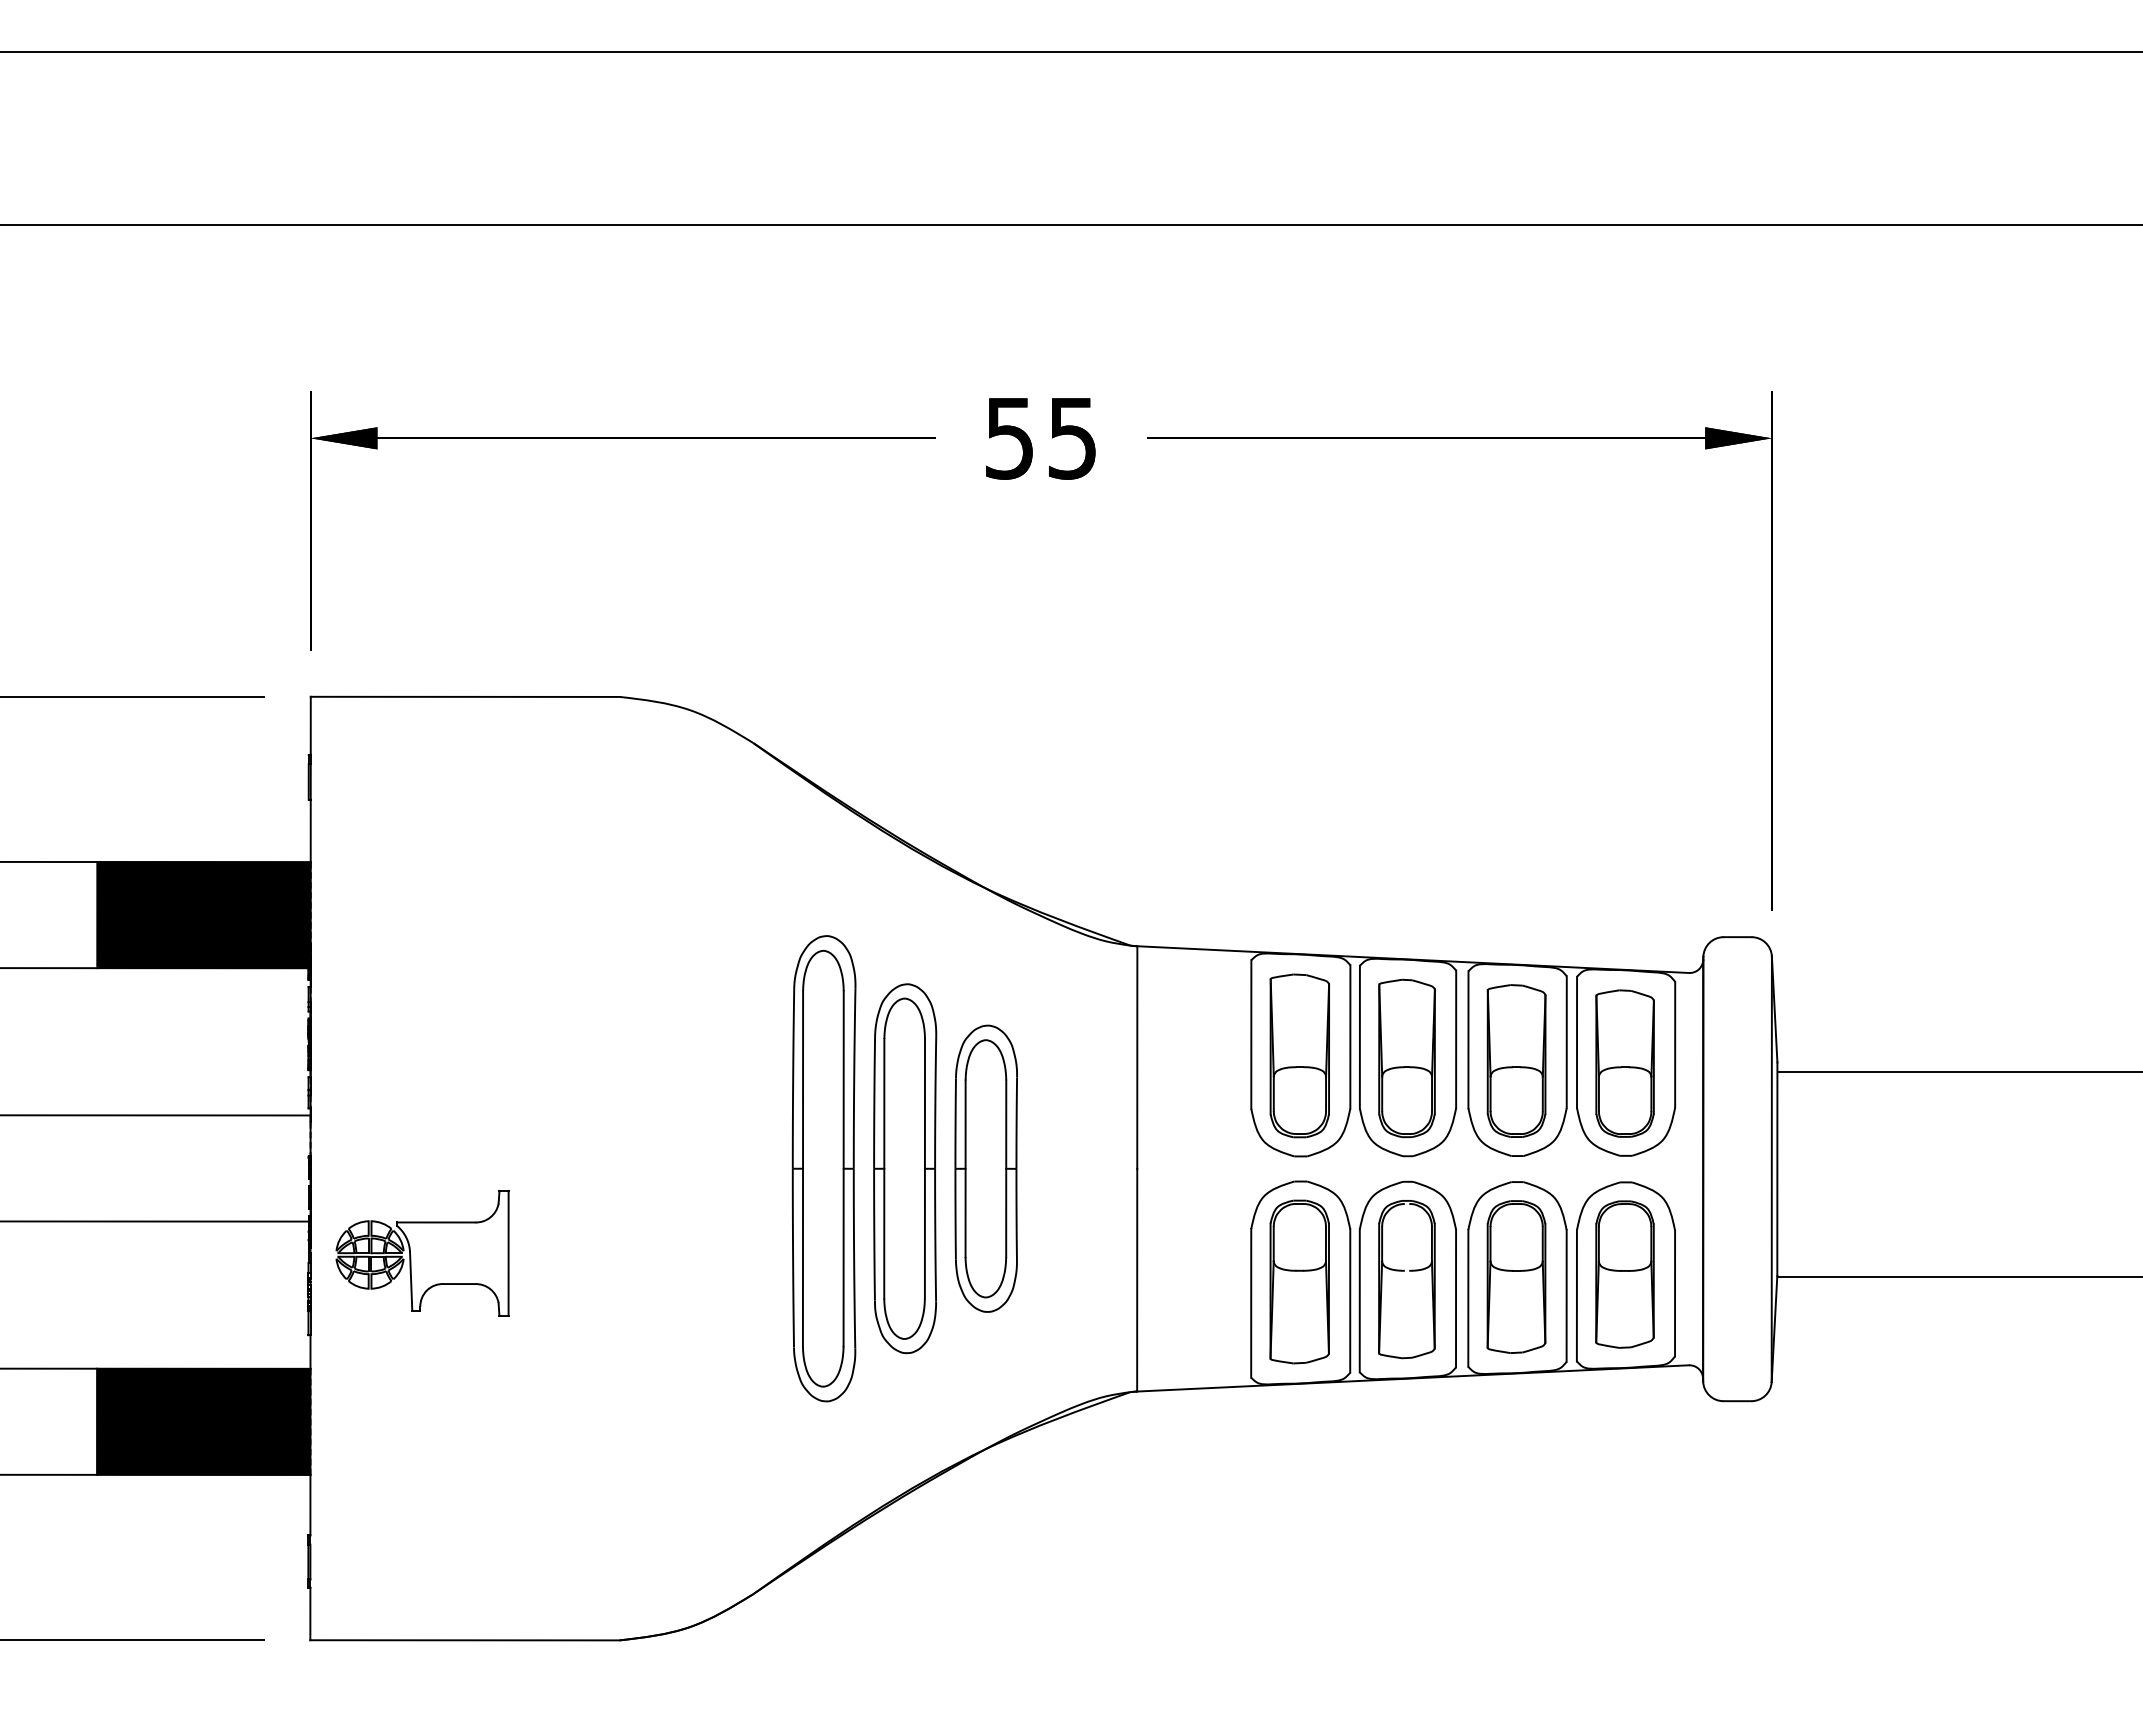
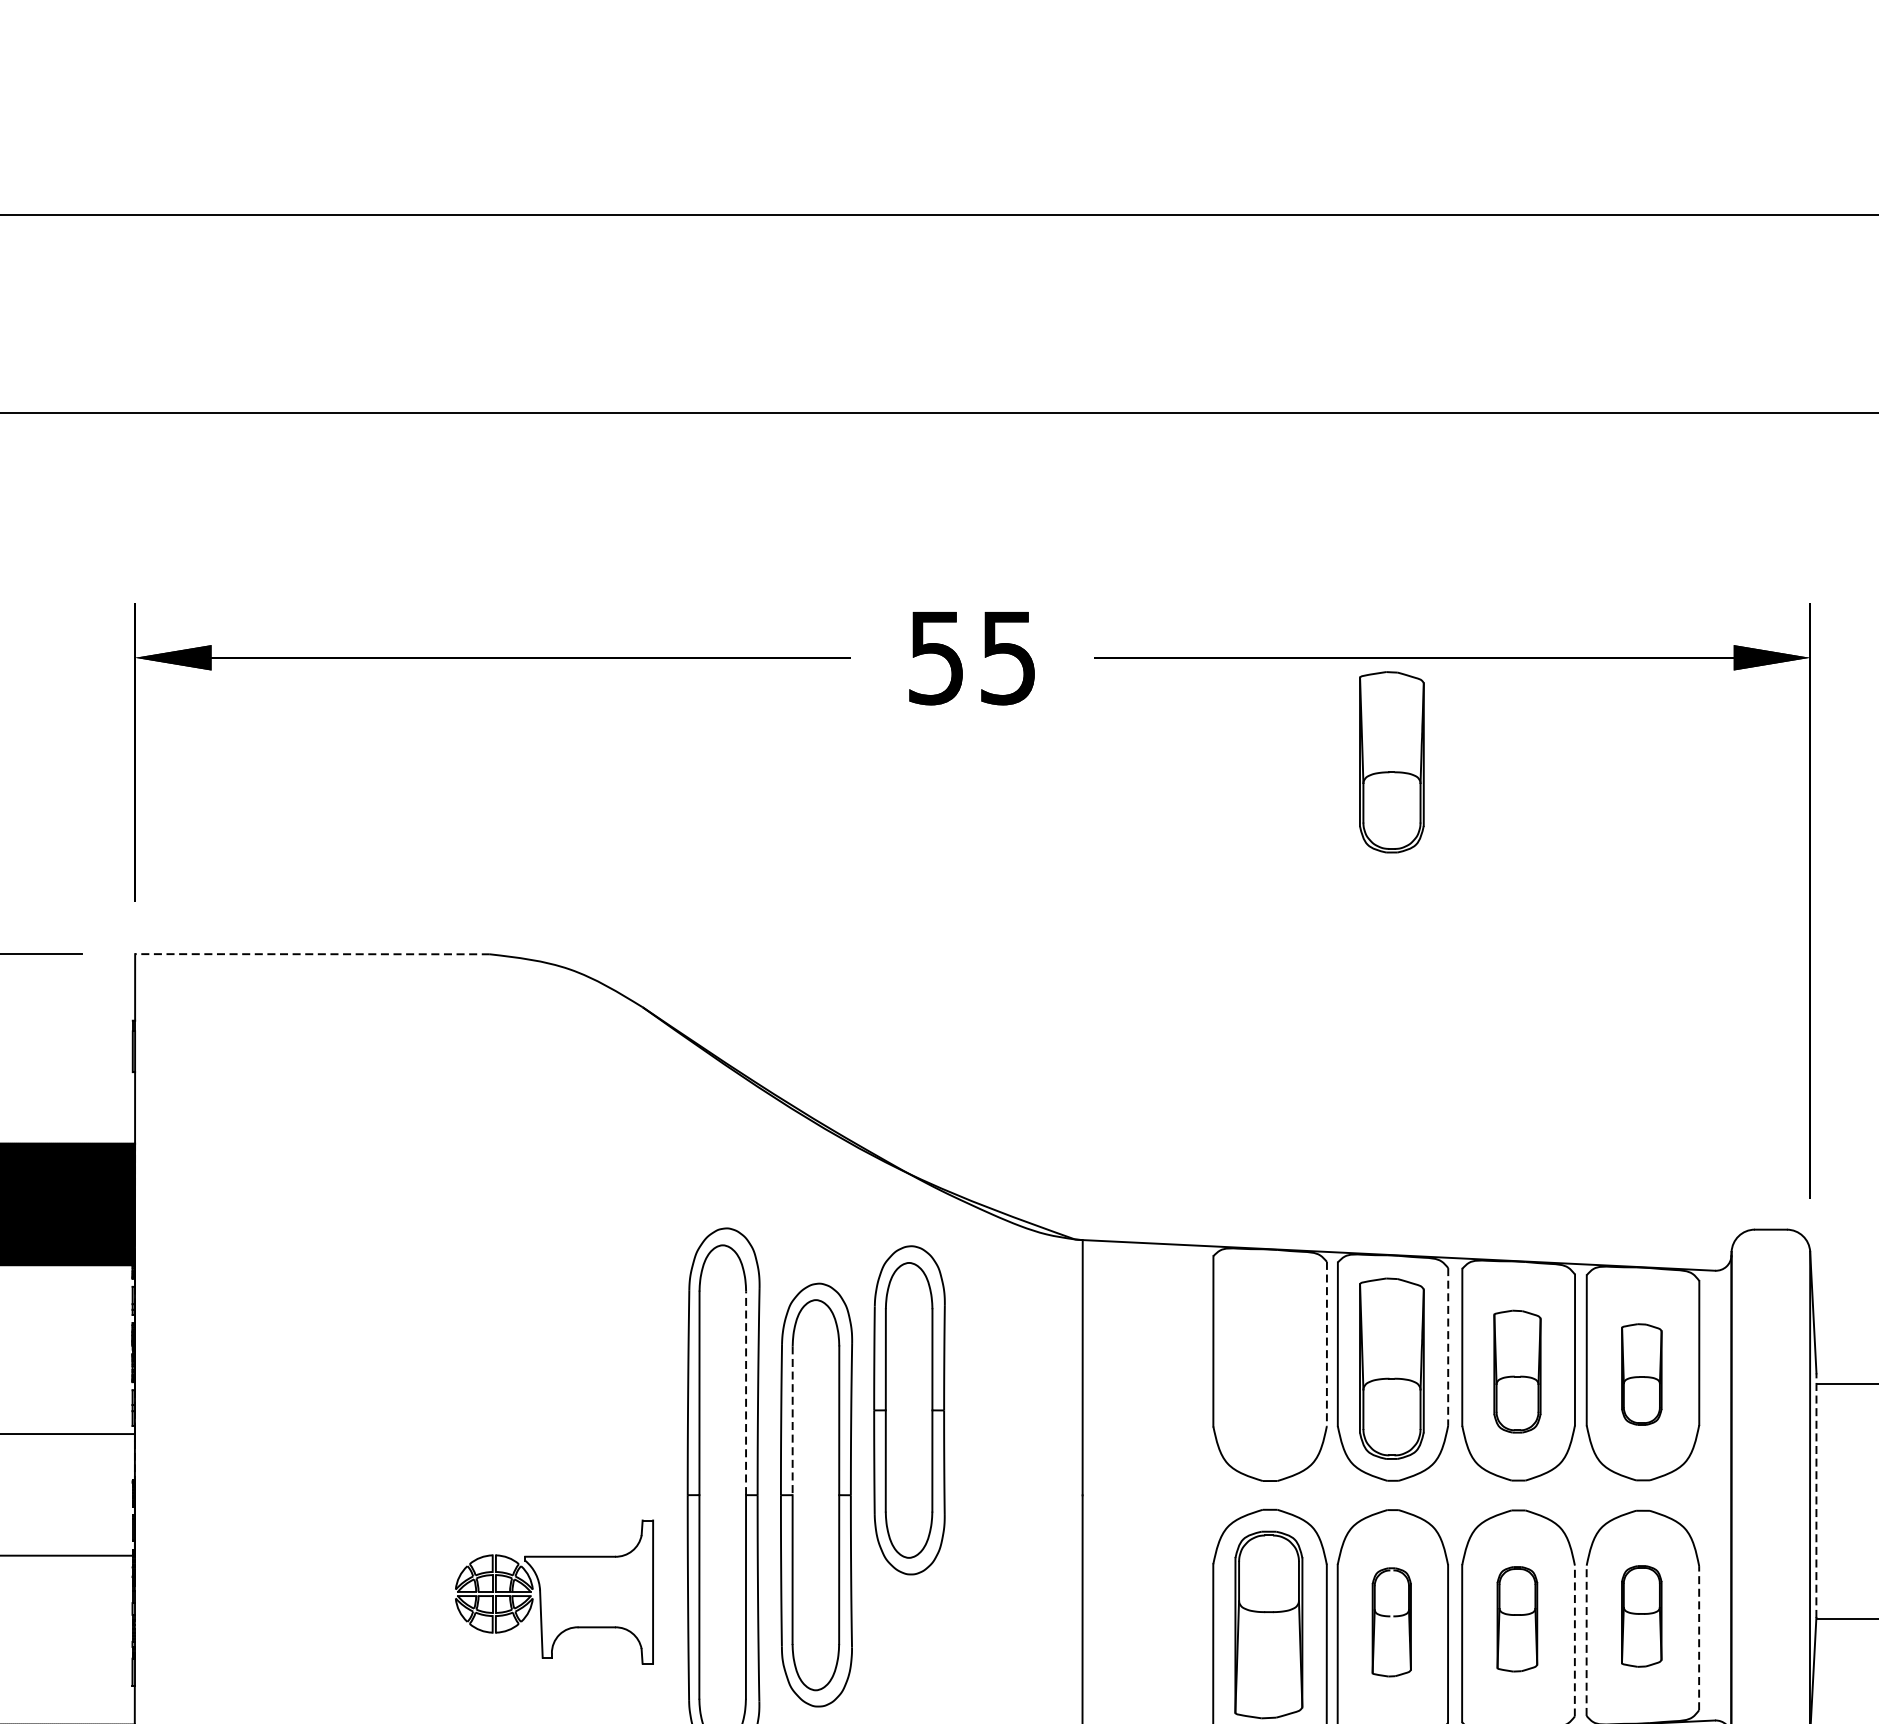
part: (1406, 529) -> (1391, 762), added
line: (465, 696) -> (312, 953), solid -> dashed
line: (1350, 1036) -> (1327, 1343), solid -> dashed
line: (1456, 1039) -> (1448, 1346), solid -> dashed
part: (1299, 1055) -> (1268, 1365), removed
part: (1516, 1060) -> (1517, 1371), size x0.7
part: (1624, 1063) -> (1641, 1374), size x0.6
line: (843, 1079) -> (745, 1392), solid -> dashed
line: (884, 1103) -> (792, 1420), solid -> dashed
part: (985, 1168) -> (908, 1410), moved
line: (1777, 1169) -> (1816, 1496), solid -> dashed
part: (422, 1253) -> (554, 1592), moved
part: (1624, 1274) -> (1641, 1616), size x0.6
part: (1516, 1276) -> (1517, 1618), size x0.6
part: (1406, 1279) -> (1391, 1622), size x0.6
line: (1675, 1293) -> (1699, 1638), solid -> dashed
line: (1576, 1295) -> (1586, 1640), solid -> dashed
line: (1566, 1296) -> (1574, 1641), solid -> dashed

